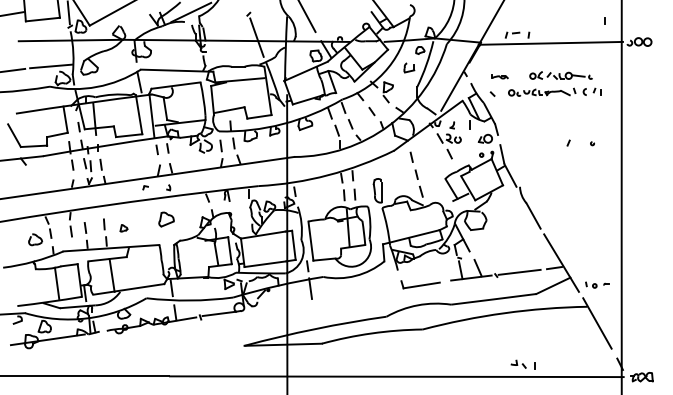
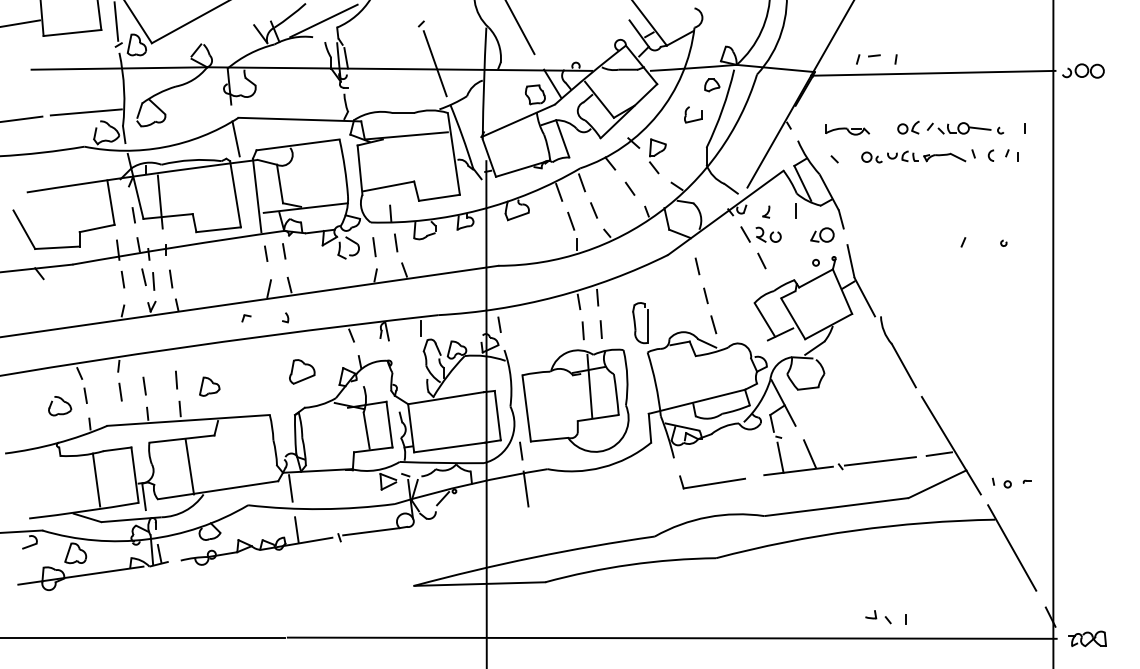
line: (604, 20) -> (1024, 127), moved
part: (499, 76) -> (846, 129), size x1.67
part: (166, 219) -> (302, 371), moved
part: (123, 228) -> (209, 387), size x1.67

